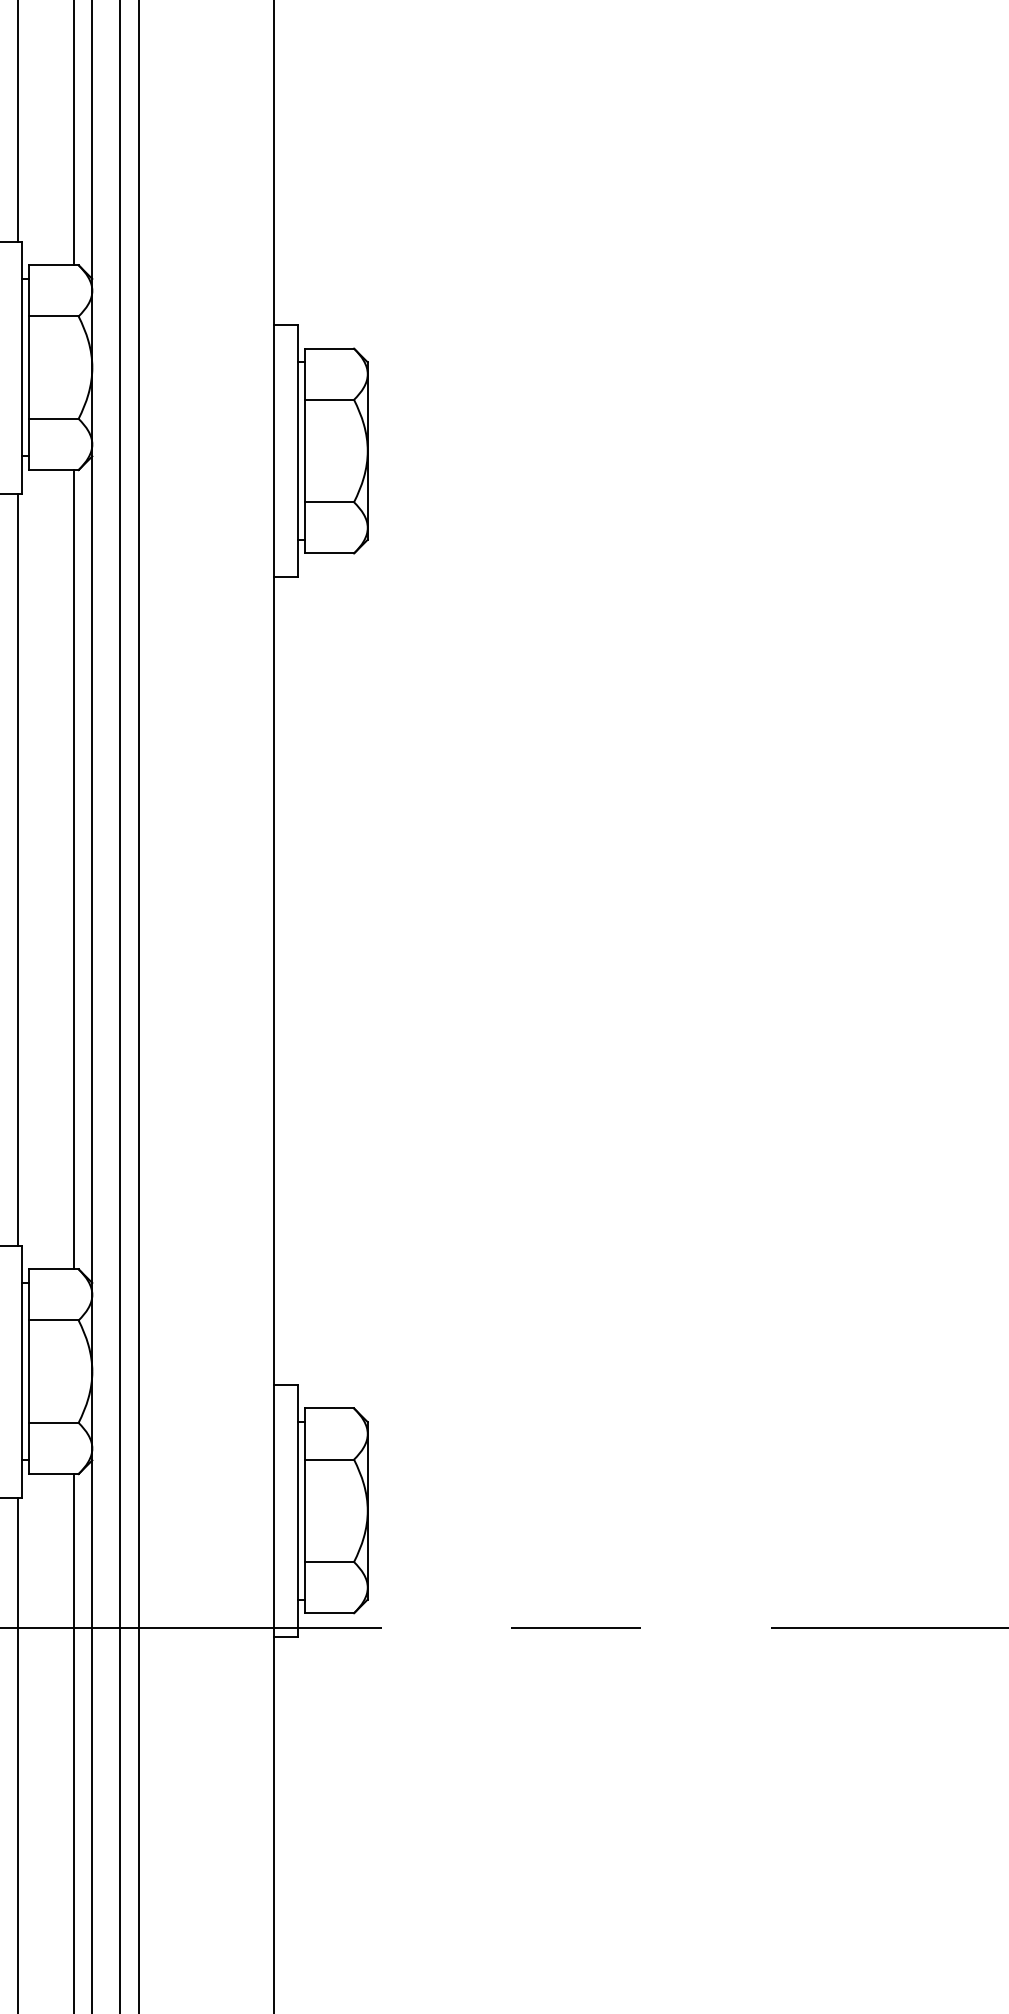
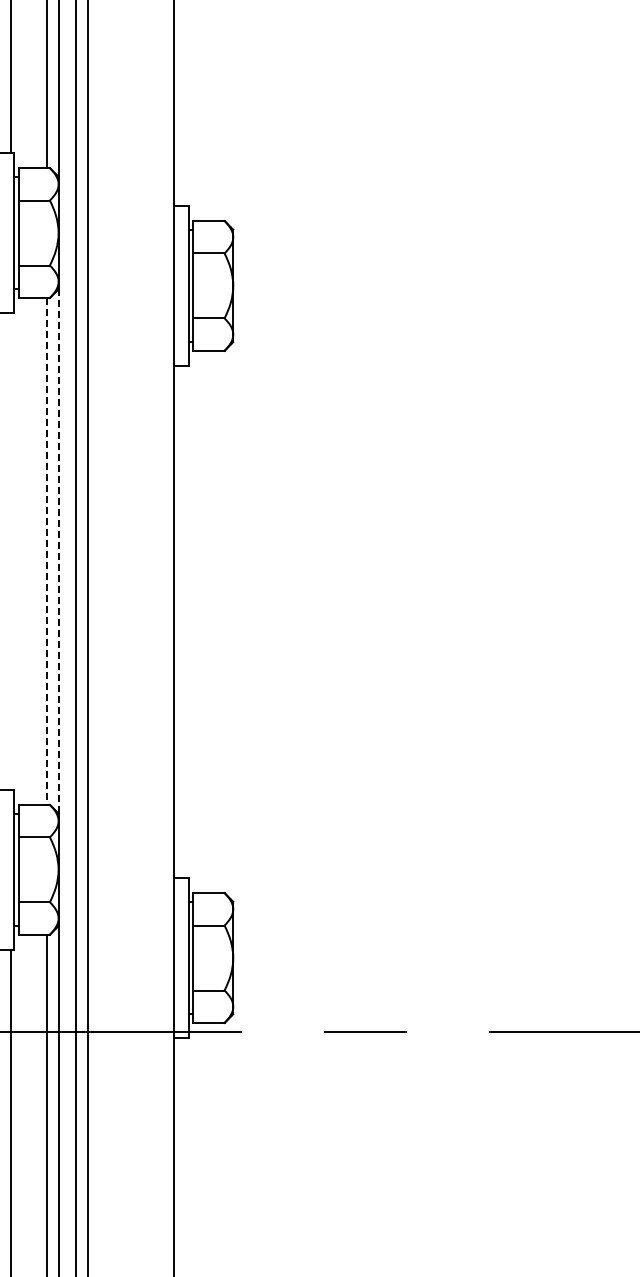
line: (18, 868) -> (11, 550), removed
line: (73, 869) -> (46, 551), solid -> dashed
line: (92, 869) -> (58, 551), solid -> dashed

